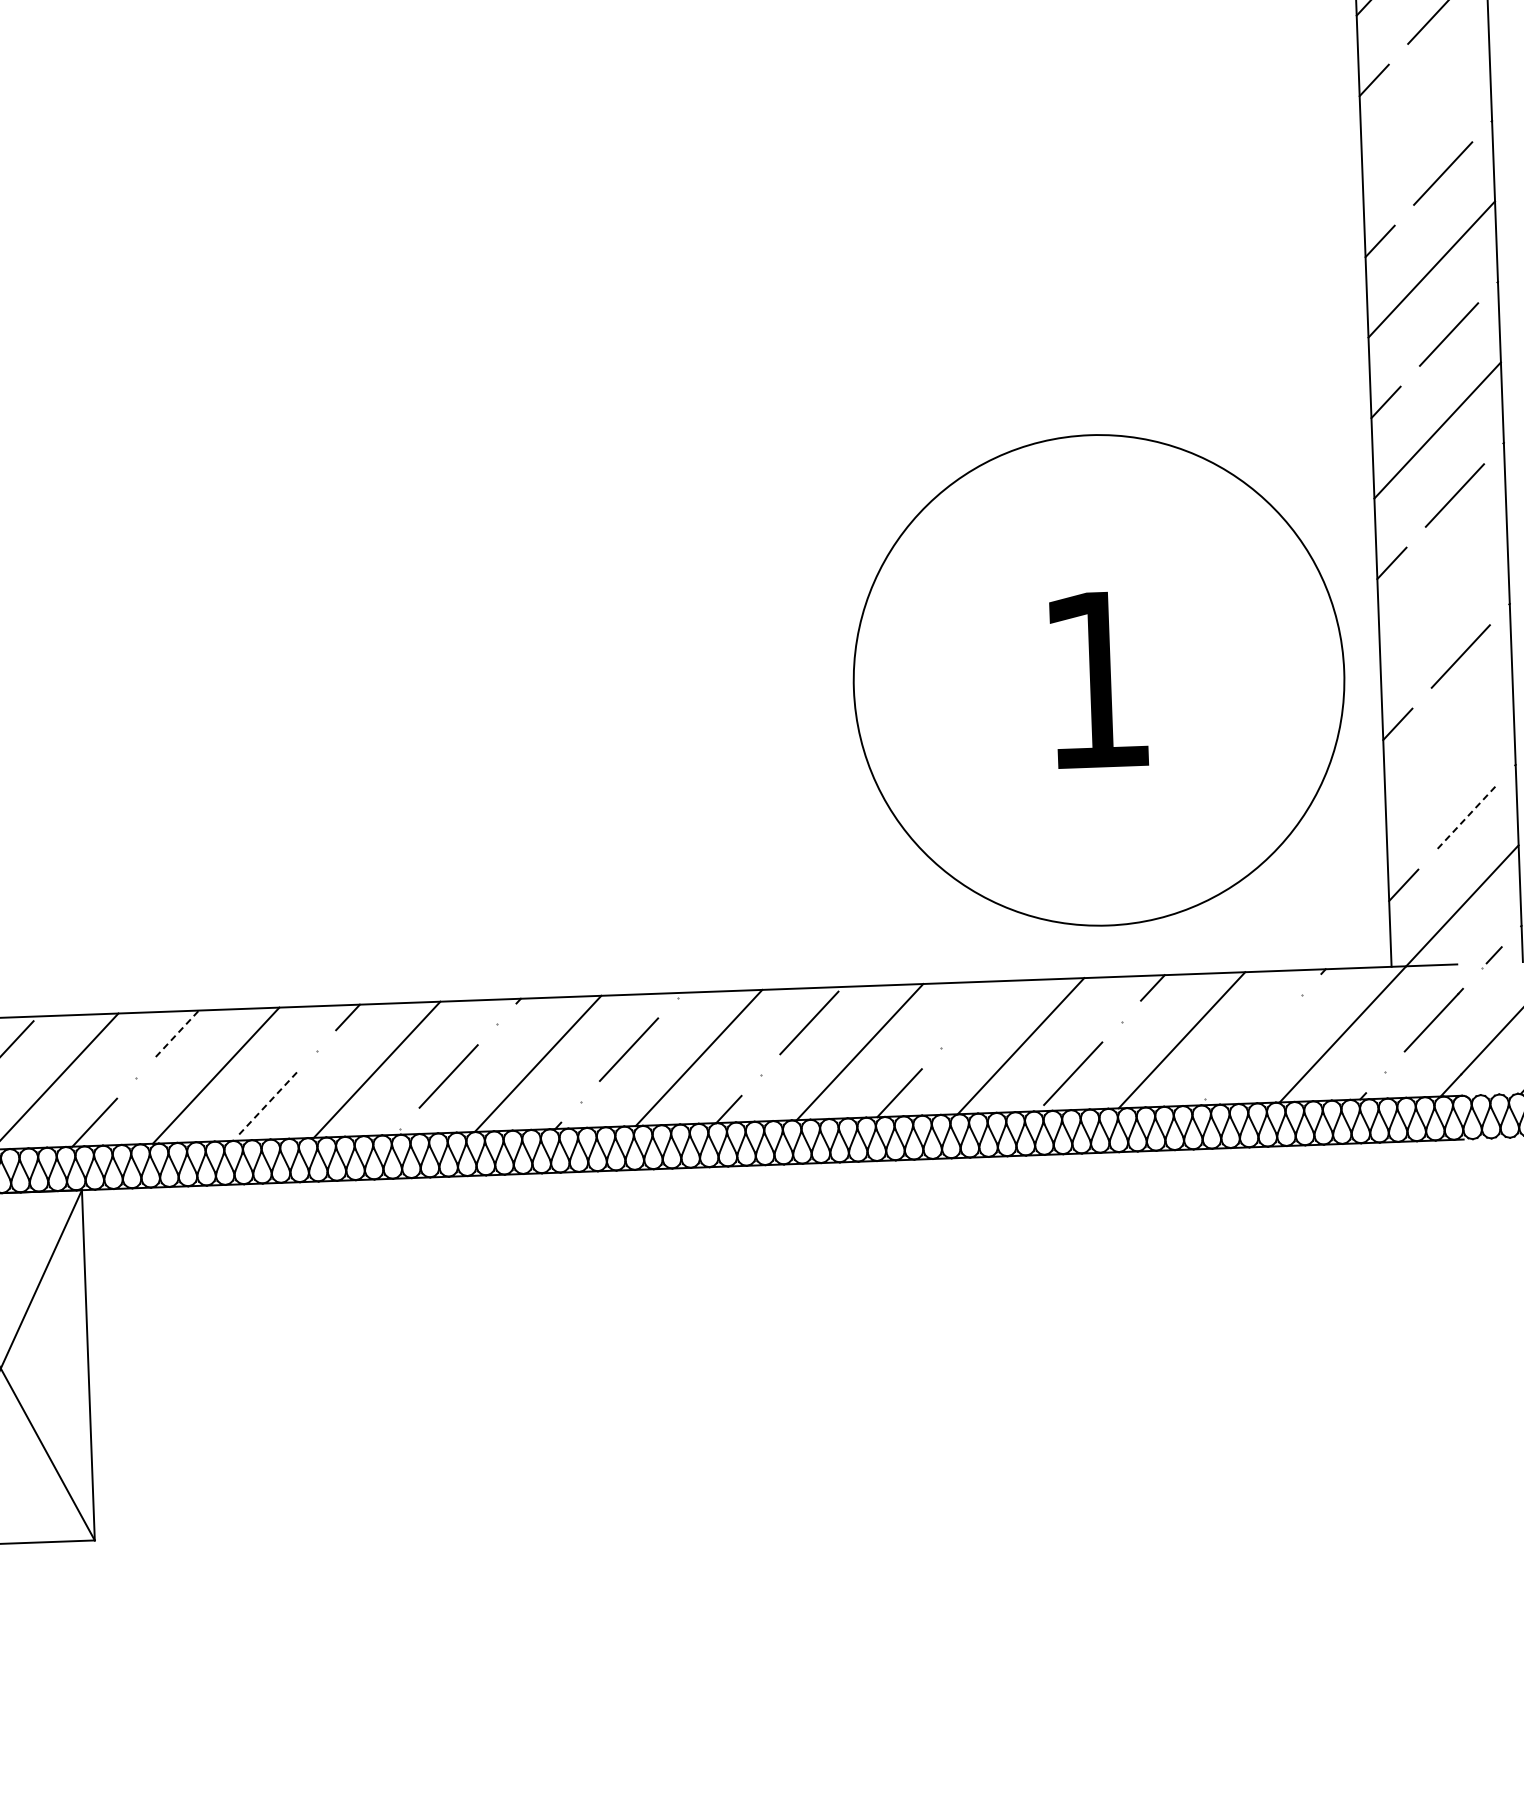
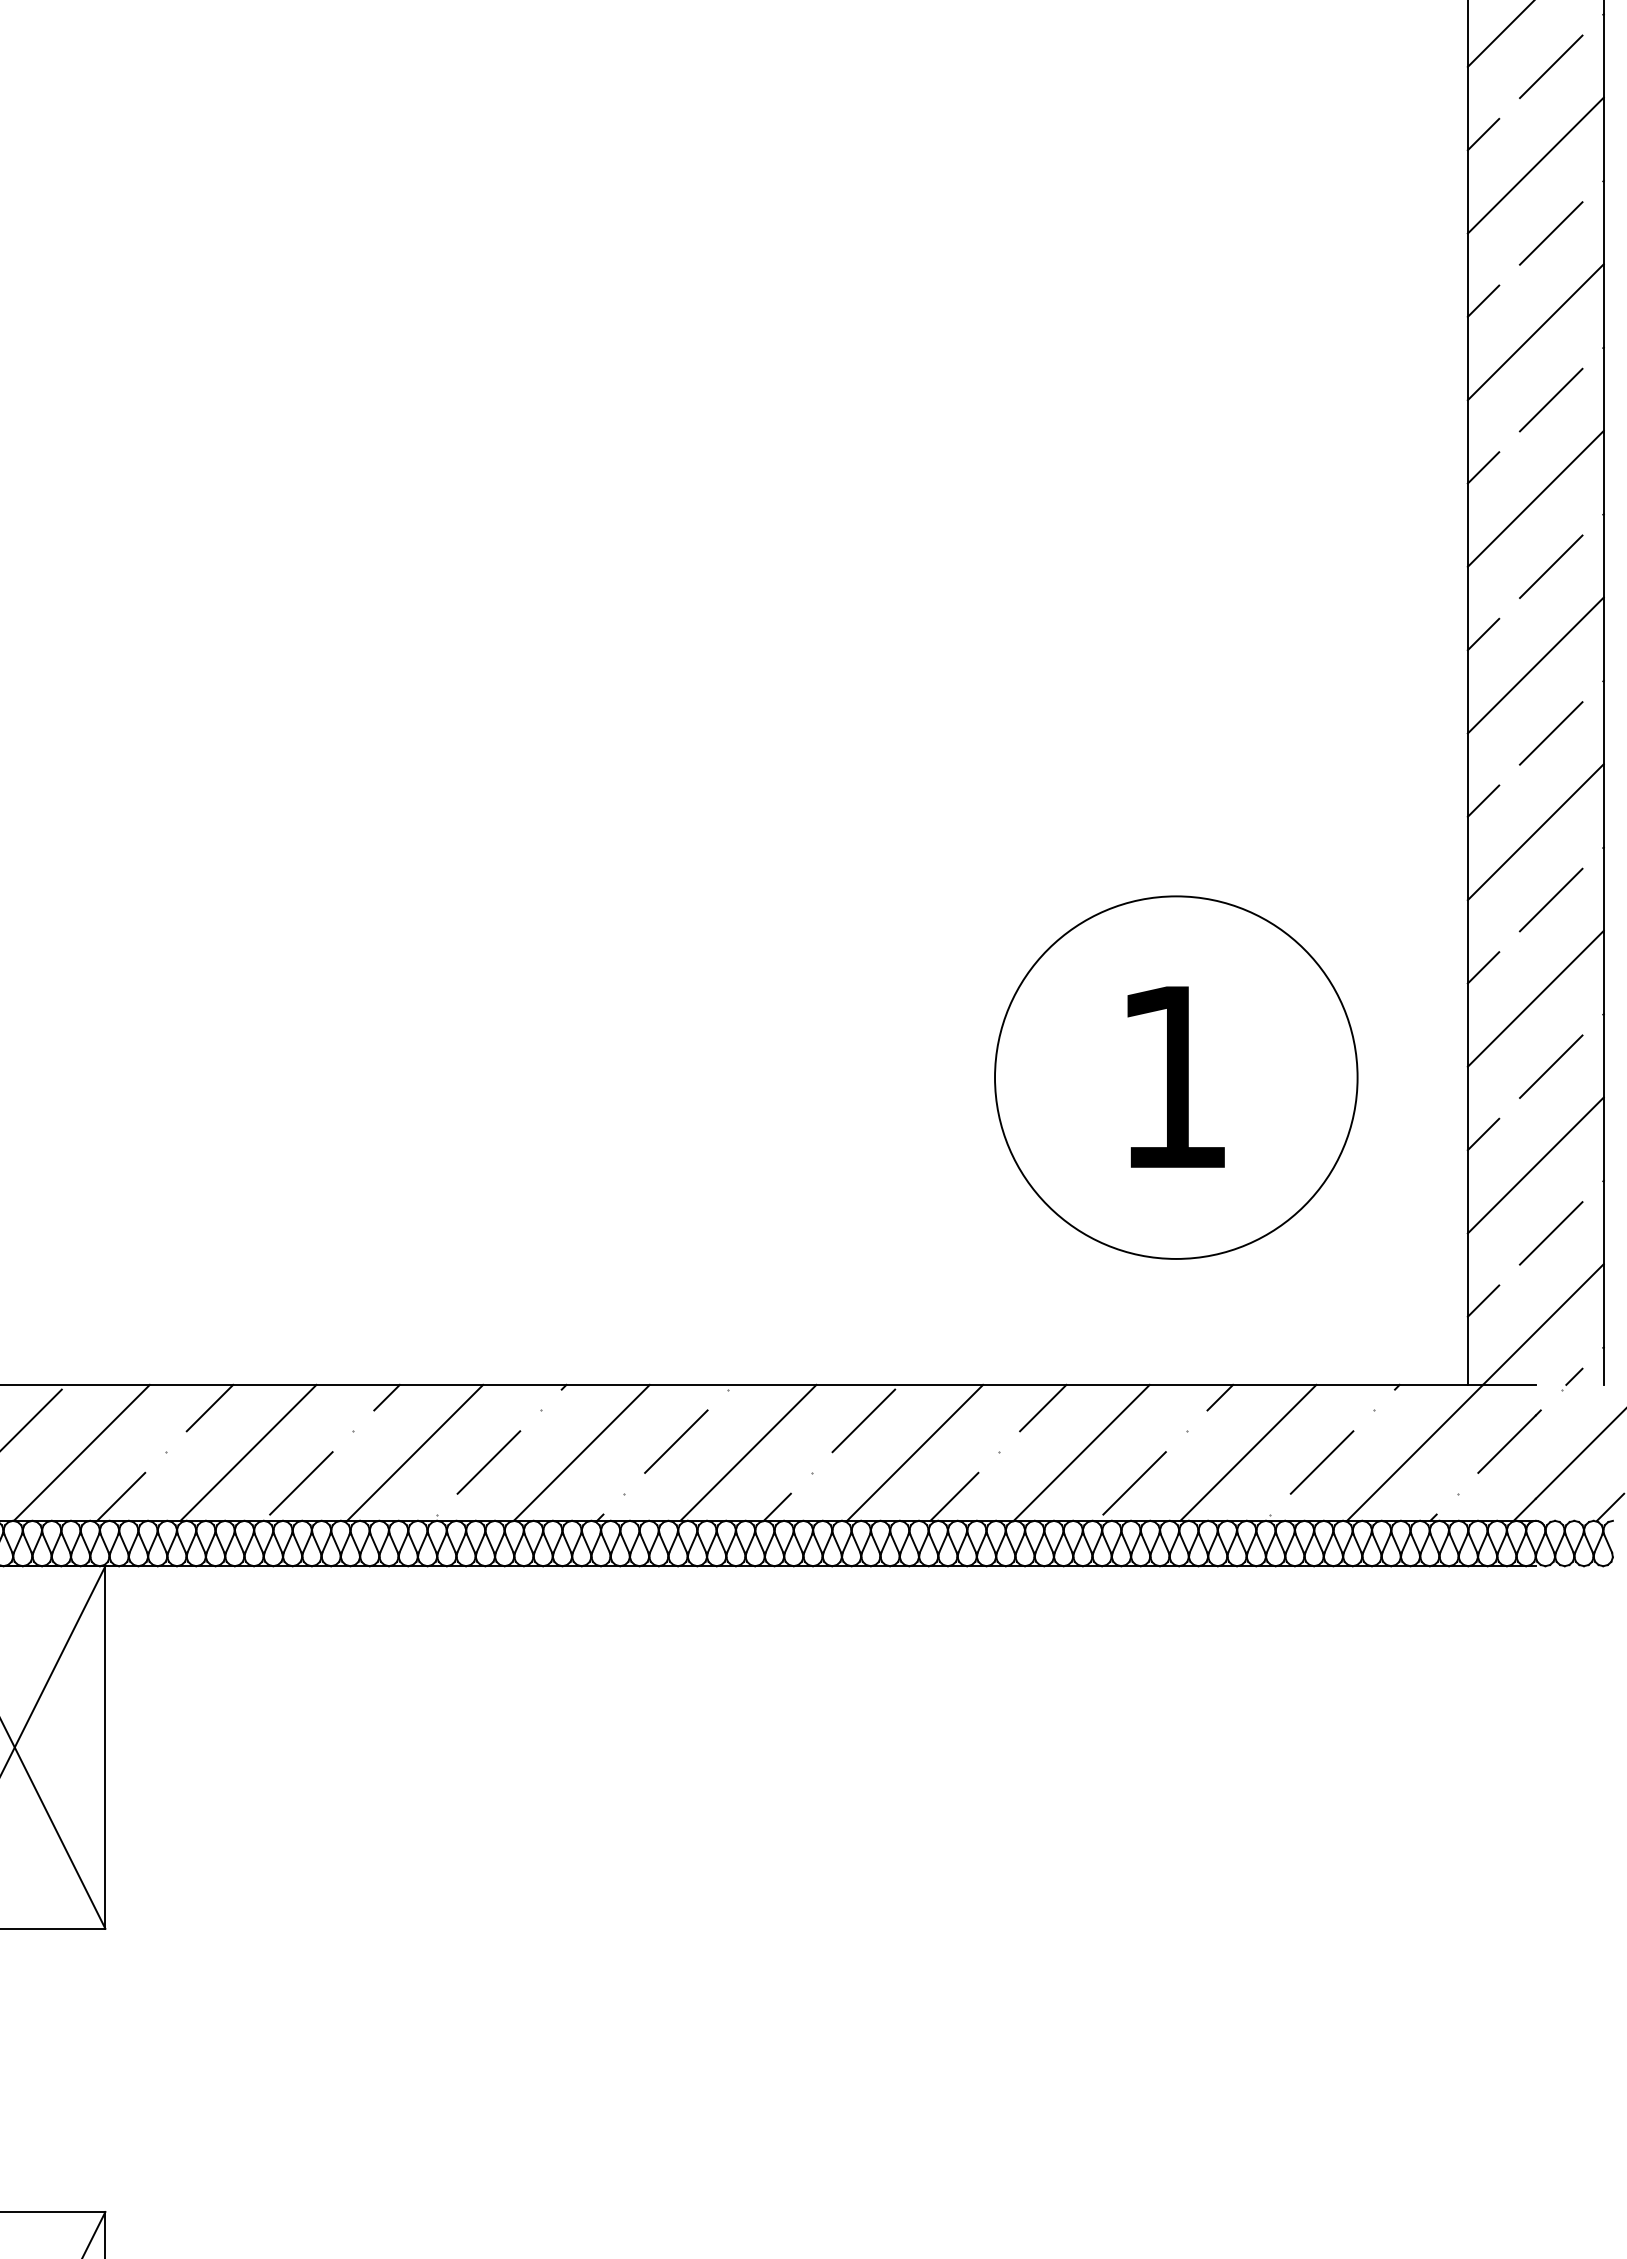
line: (1425, 108) -> (1535, 498), added
line: (1443, 591) -> (1535, 998), added
circle: (1099, 680) -> (1176, 1077), size x0.71
line: (1449, 752) -> (1535, 1165), added
line: (1467, 817) -> (1551, 1233), dashed -> solid
line: (982, 1003) -> (1043, 1407), added
line: (177, 1034) -> (210, 1408), dashed -> solid
line: (1252, 1046) -> (1321, 1462), added
line: (268, 1103) -> (301, 1483), dashed -> solid

